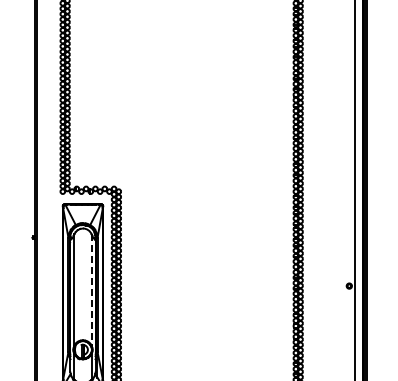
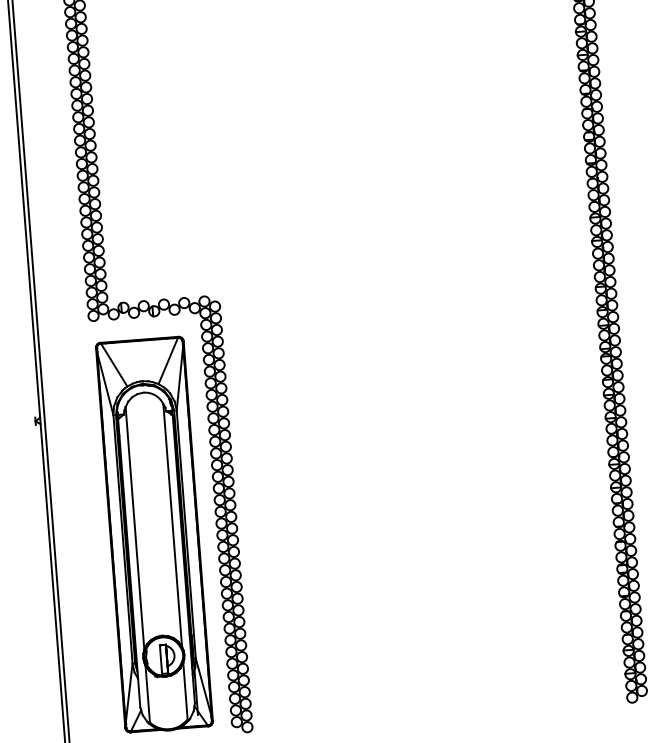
line: (91, 290) -> (172, 525), dashed -> solid

